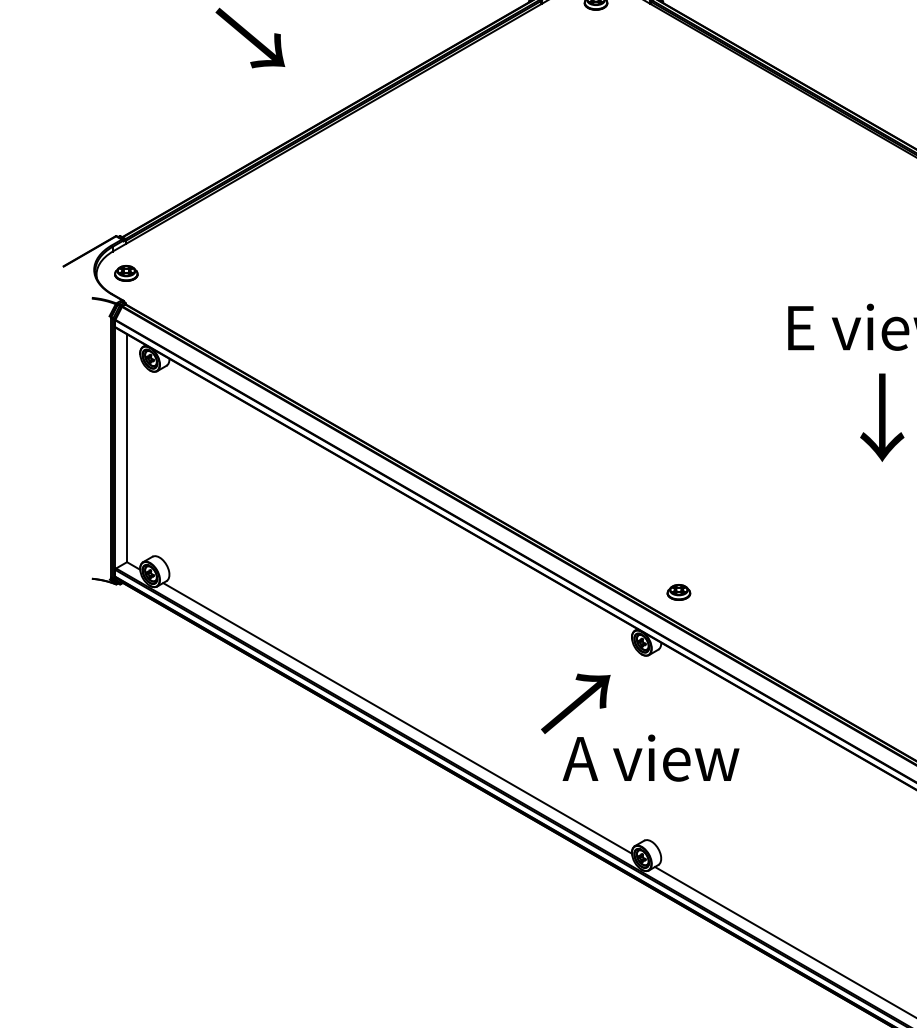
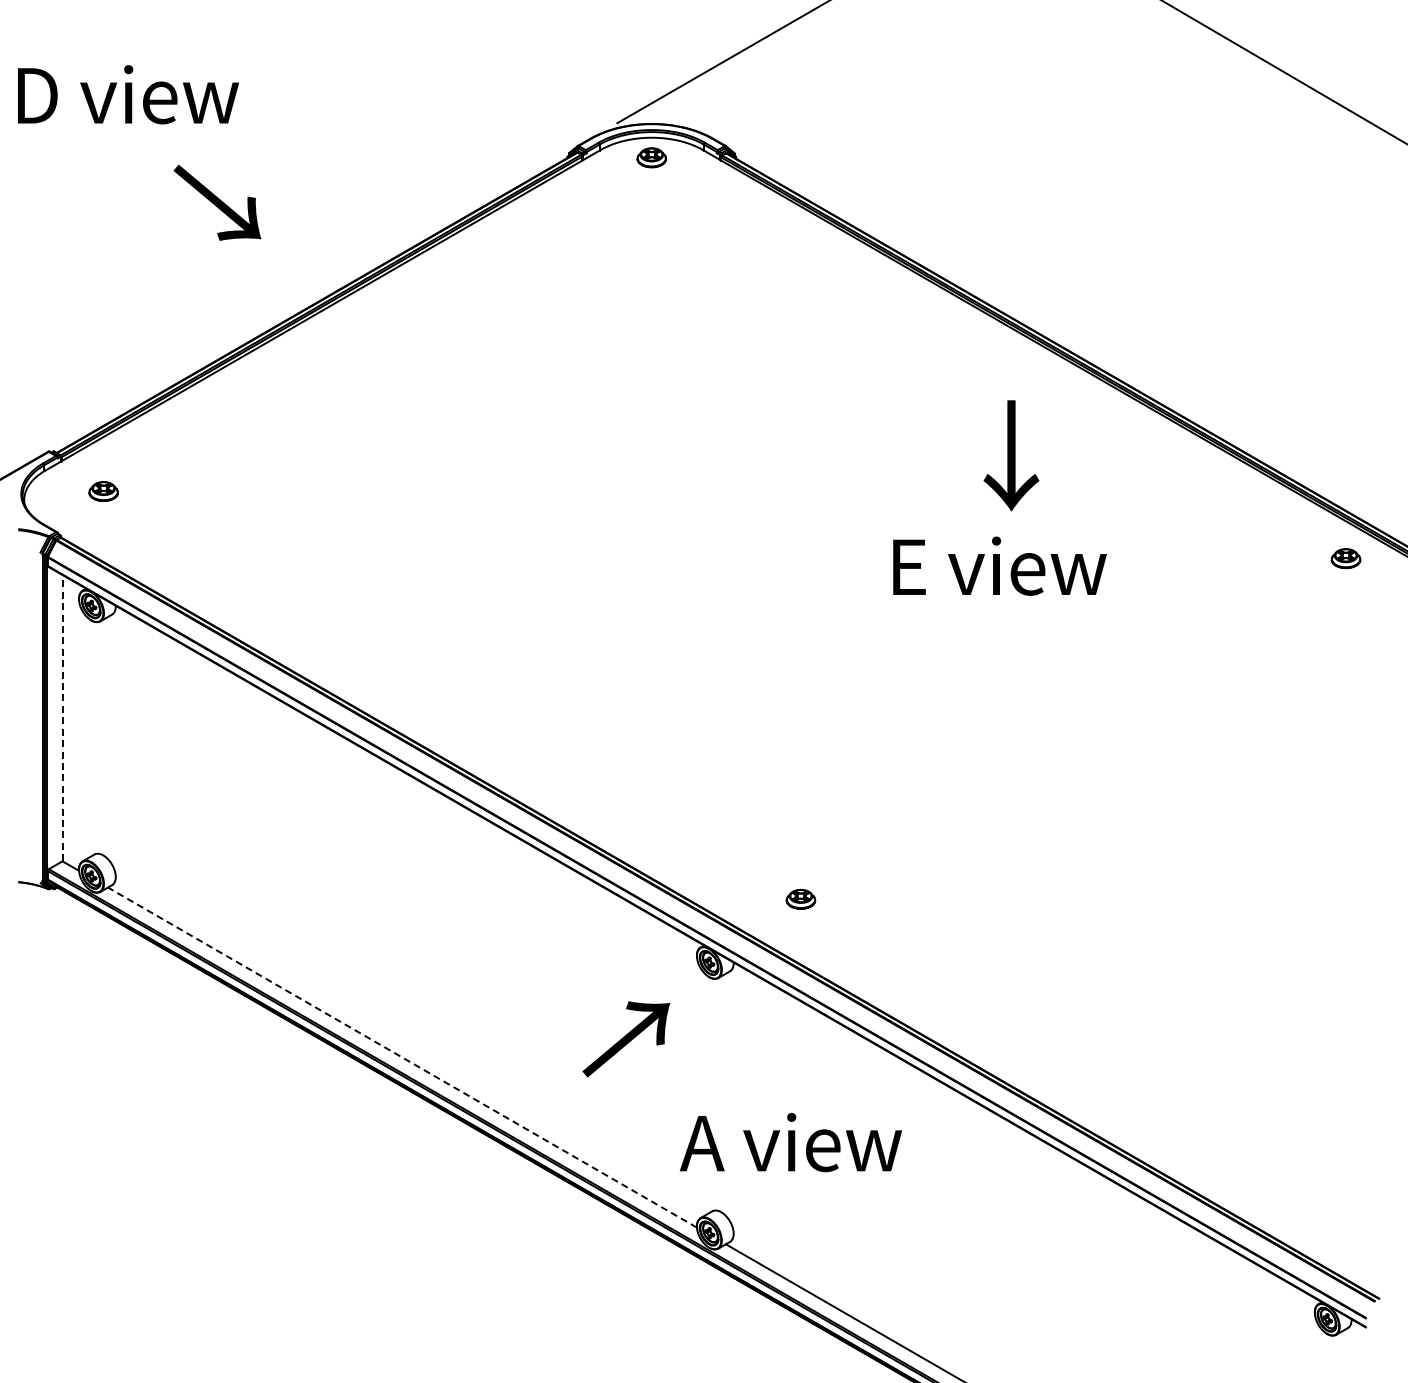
part: (126, 273) -> (103, 491), moved
text: (882, 417) -> (1011, 455), moved
line: (127, 447) -> (62, 717), solid -> dashed
part: (678, 591) -> (800, 898), moved
line: (397, 718) -> (402, 1057), solid -> dashed
text: (650, 758) -> (790, 1142), moved

